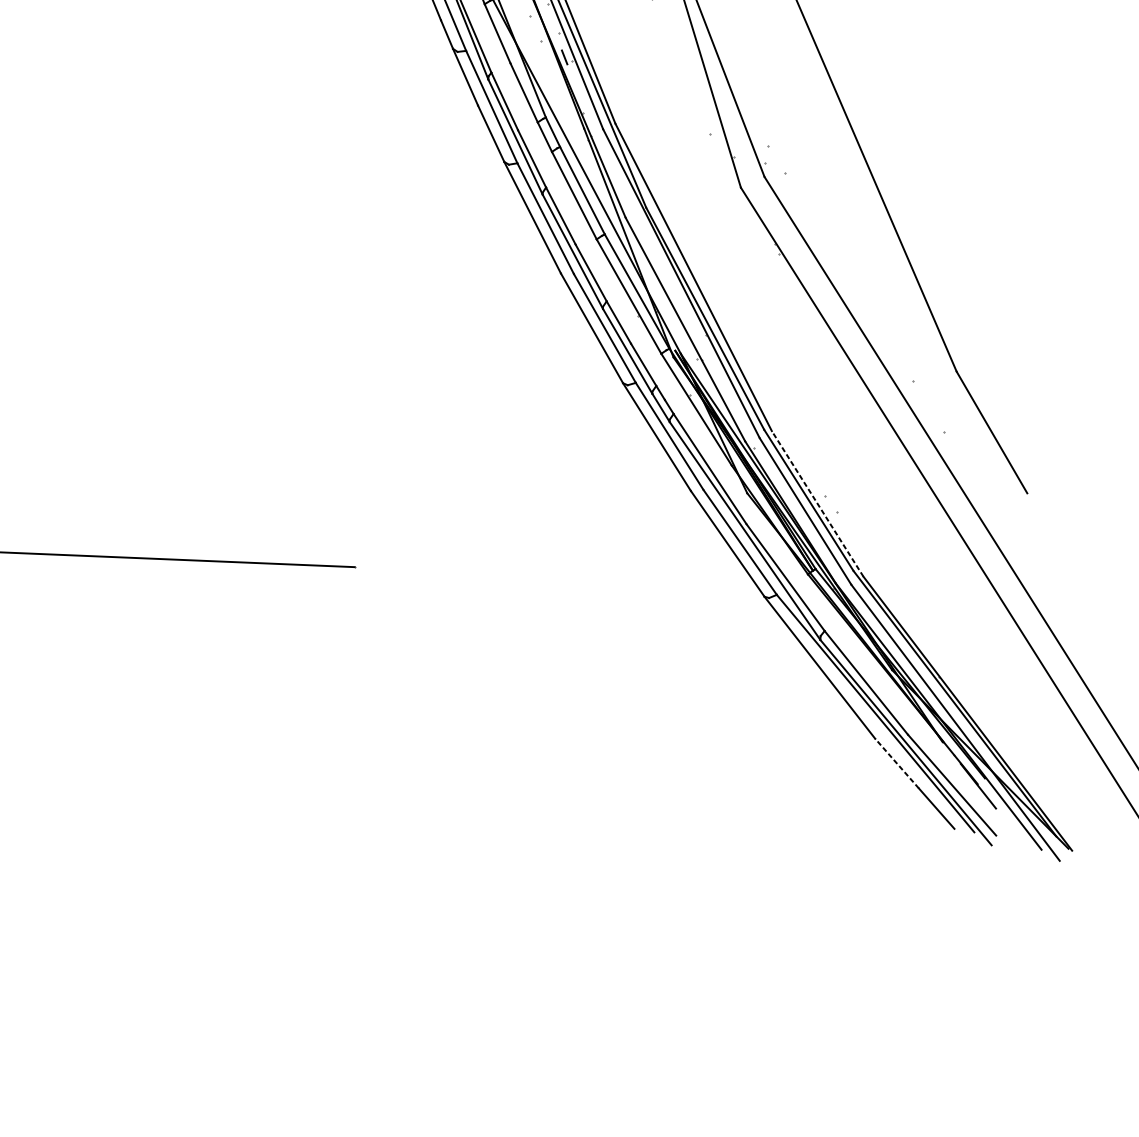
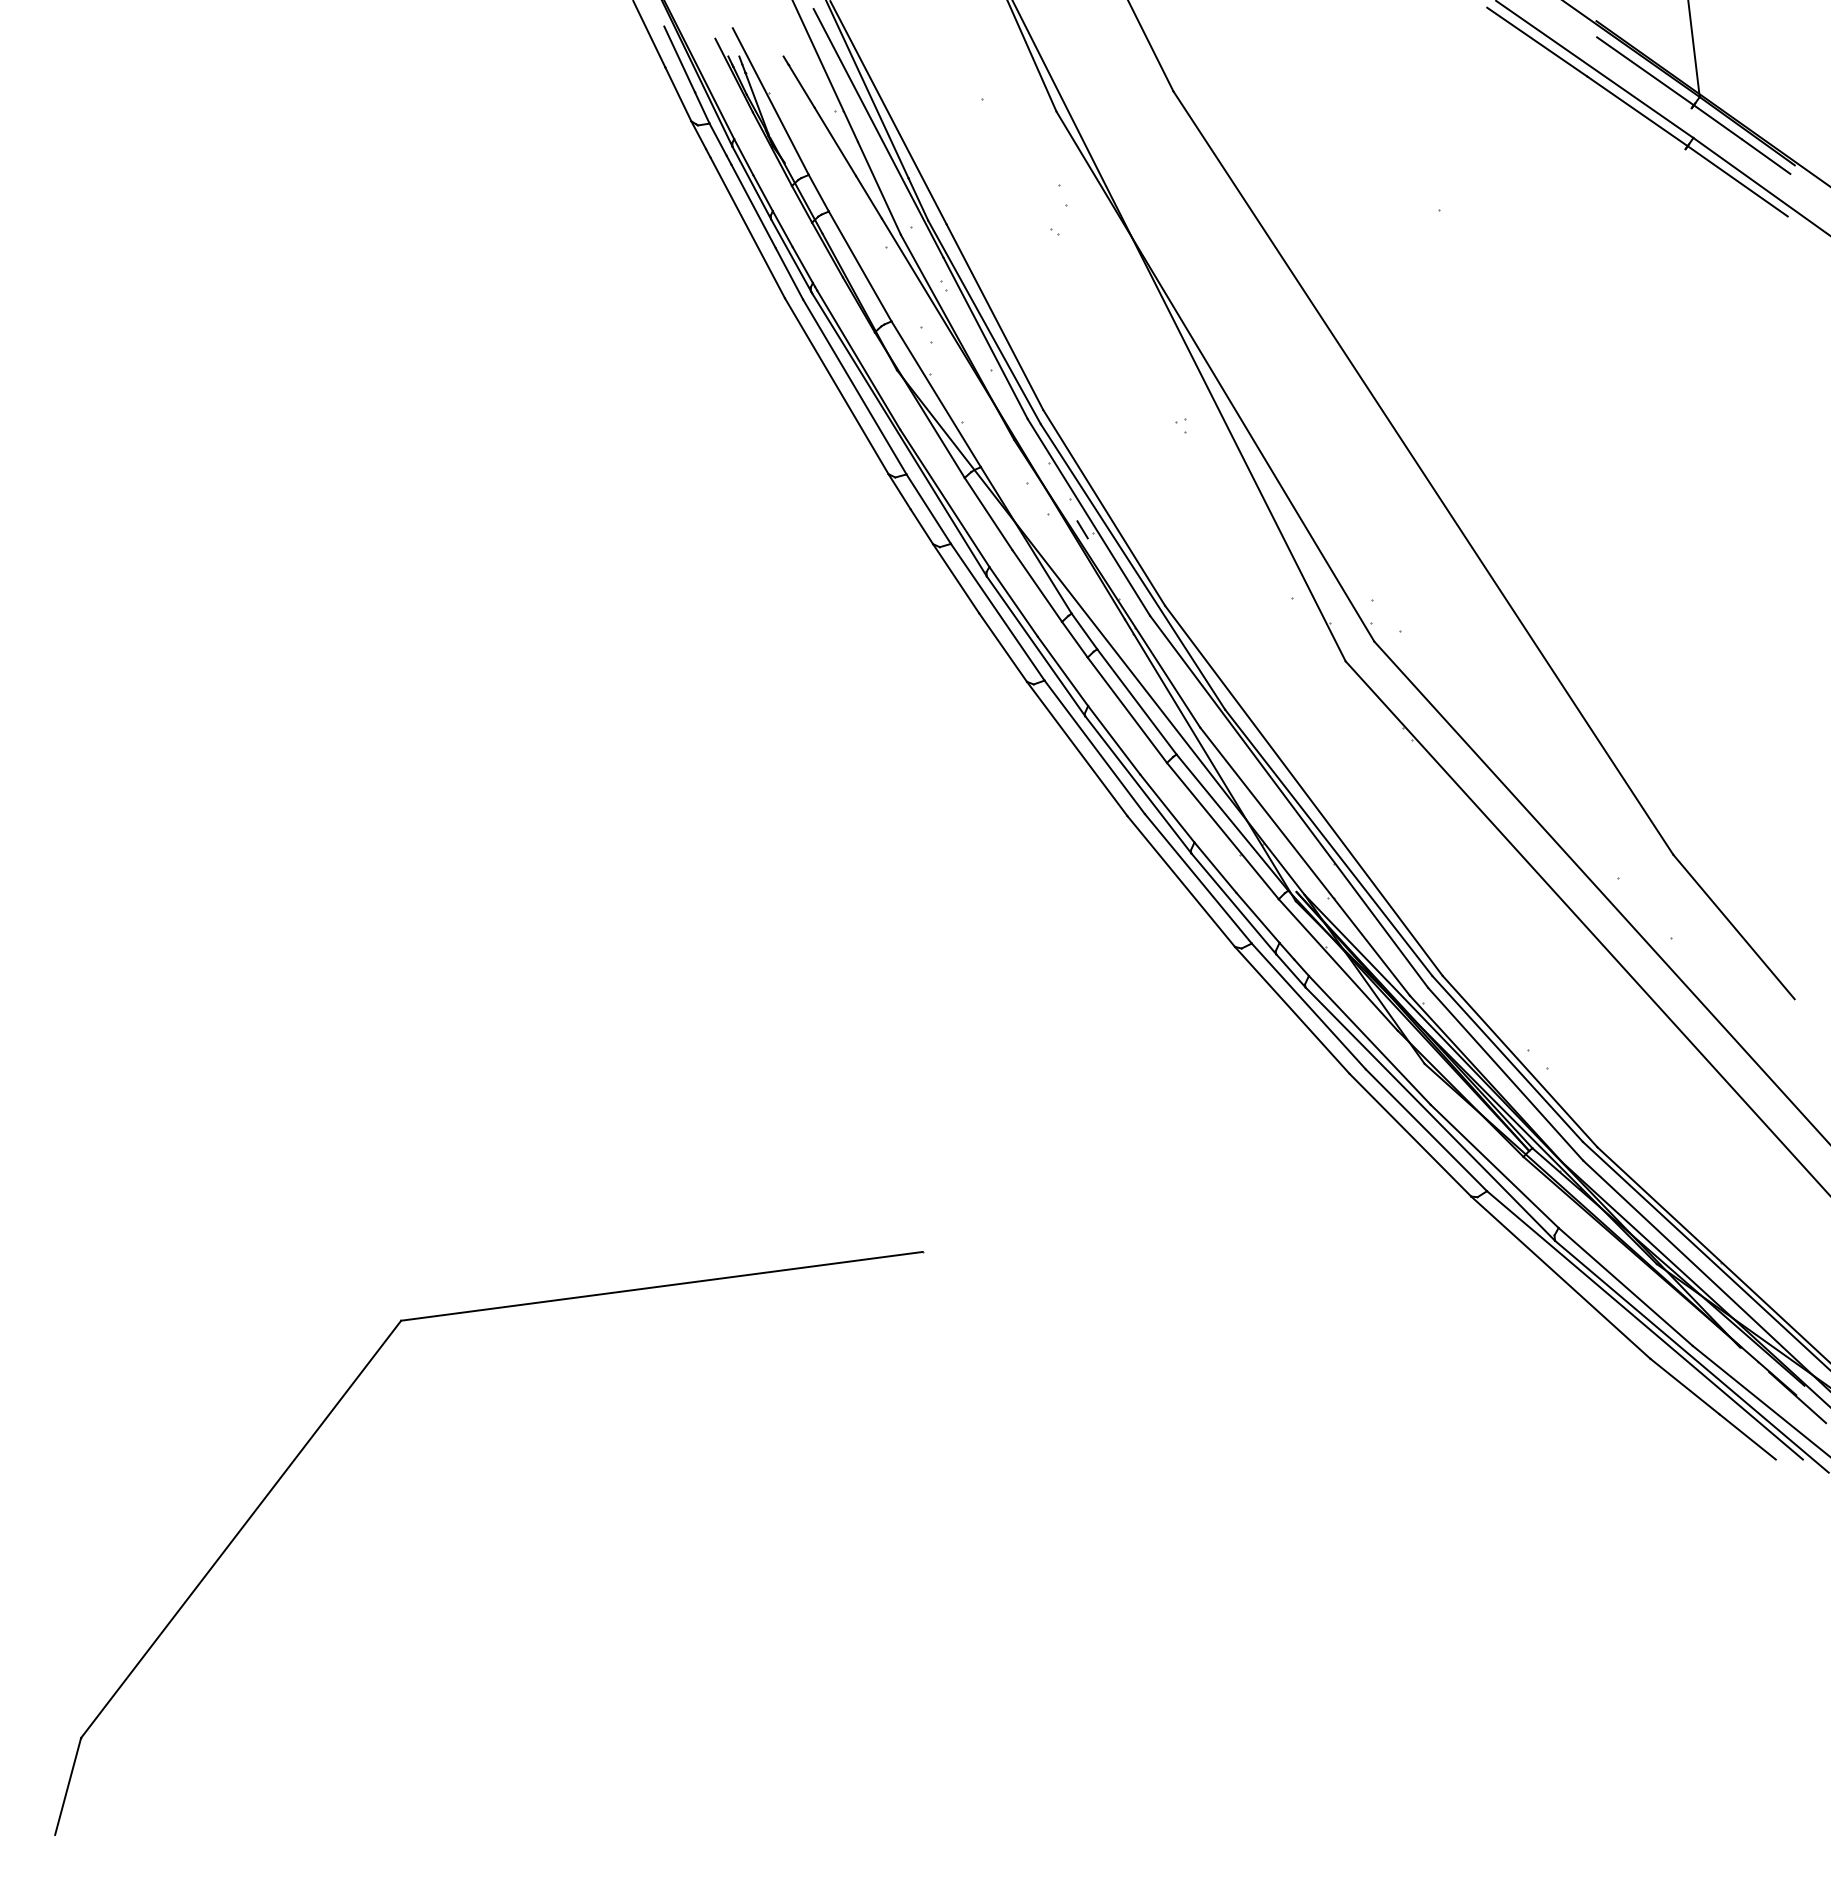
line: (817, 503) -> (1519, 1061), dashed -> solid
line: (896, 763) -> (1684, 1386), dashed -> solid

